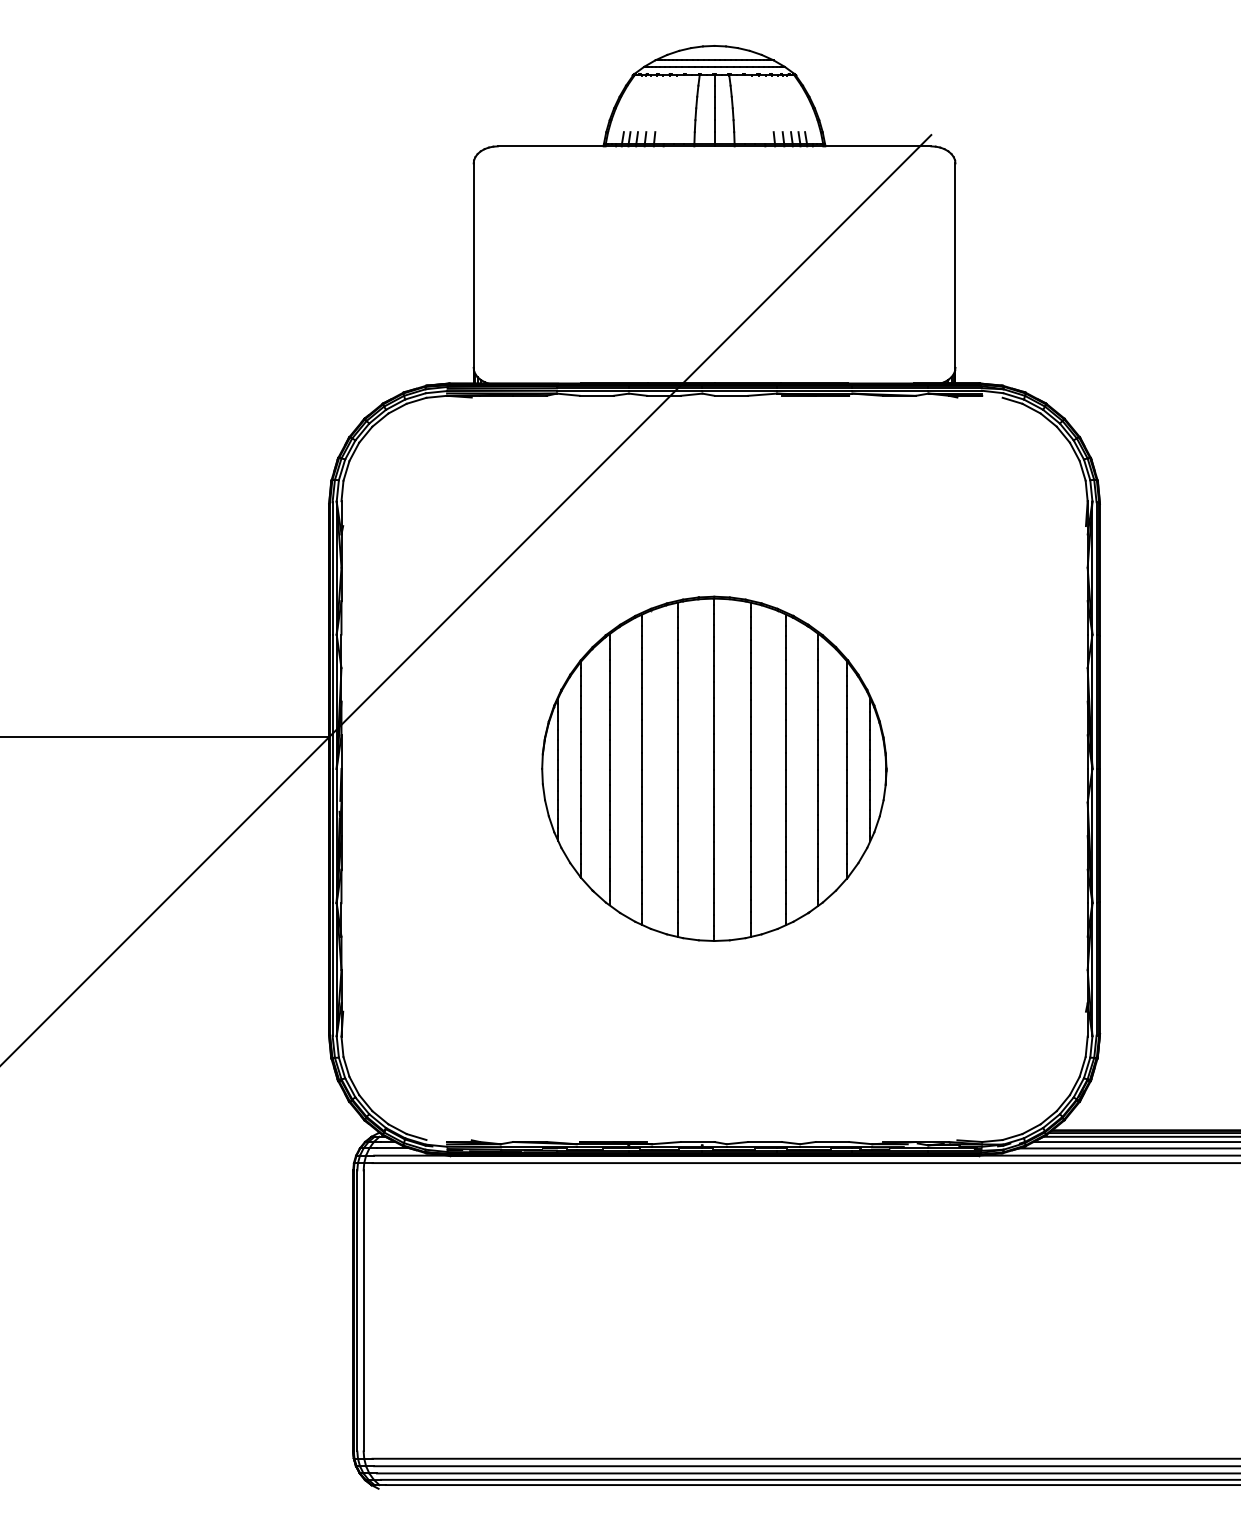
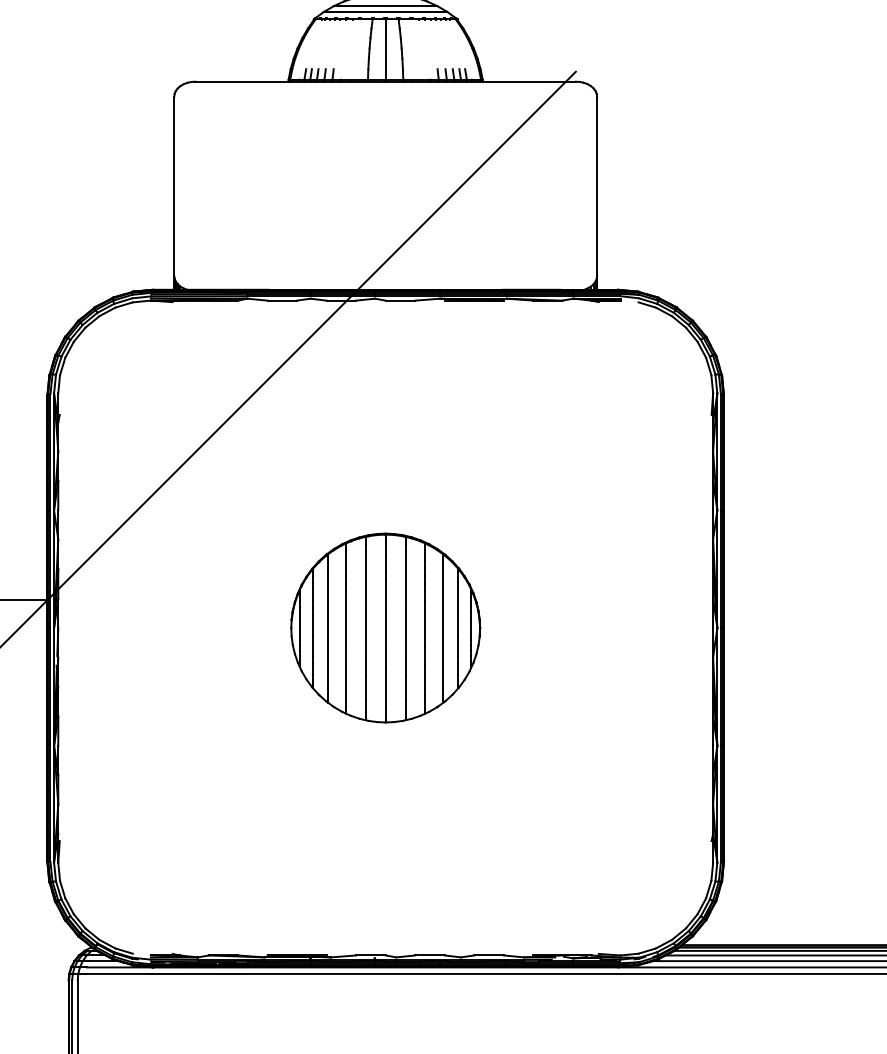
part: (714, 768) -> (385, 627), size x0.62

